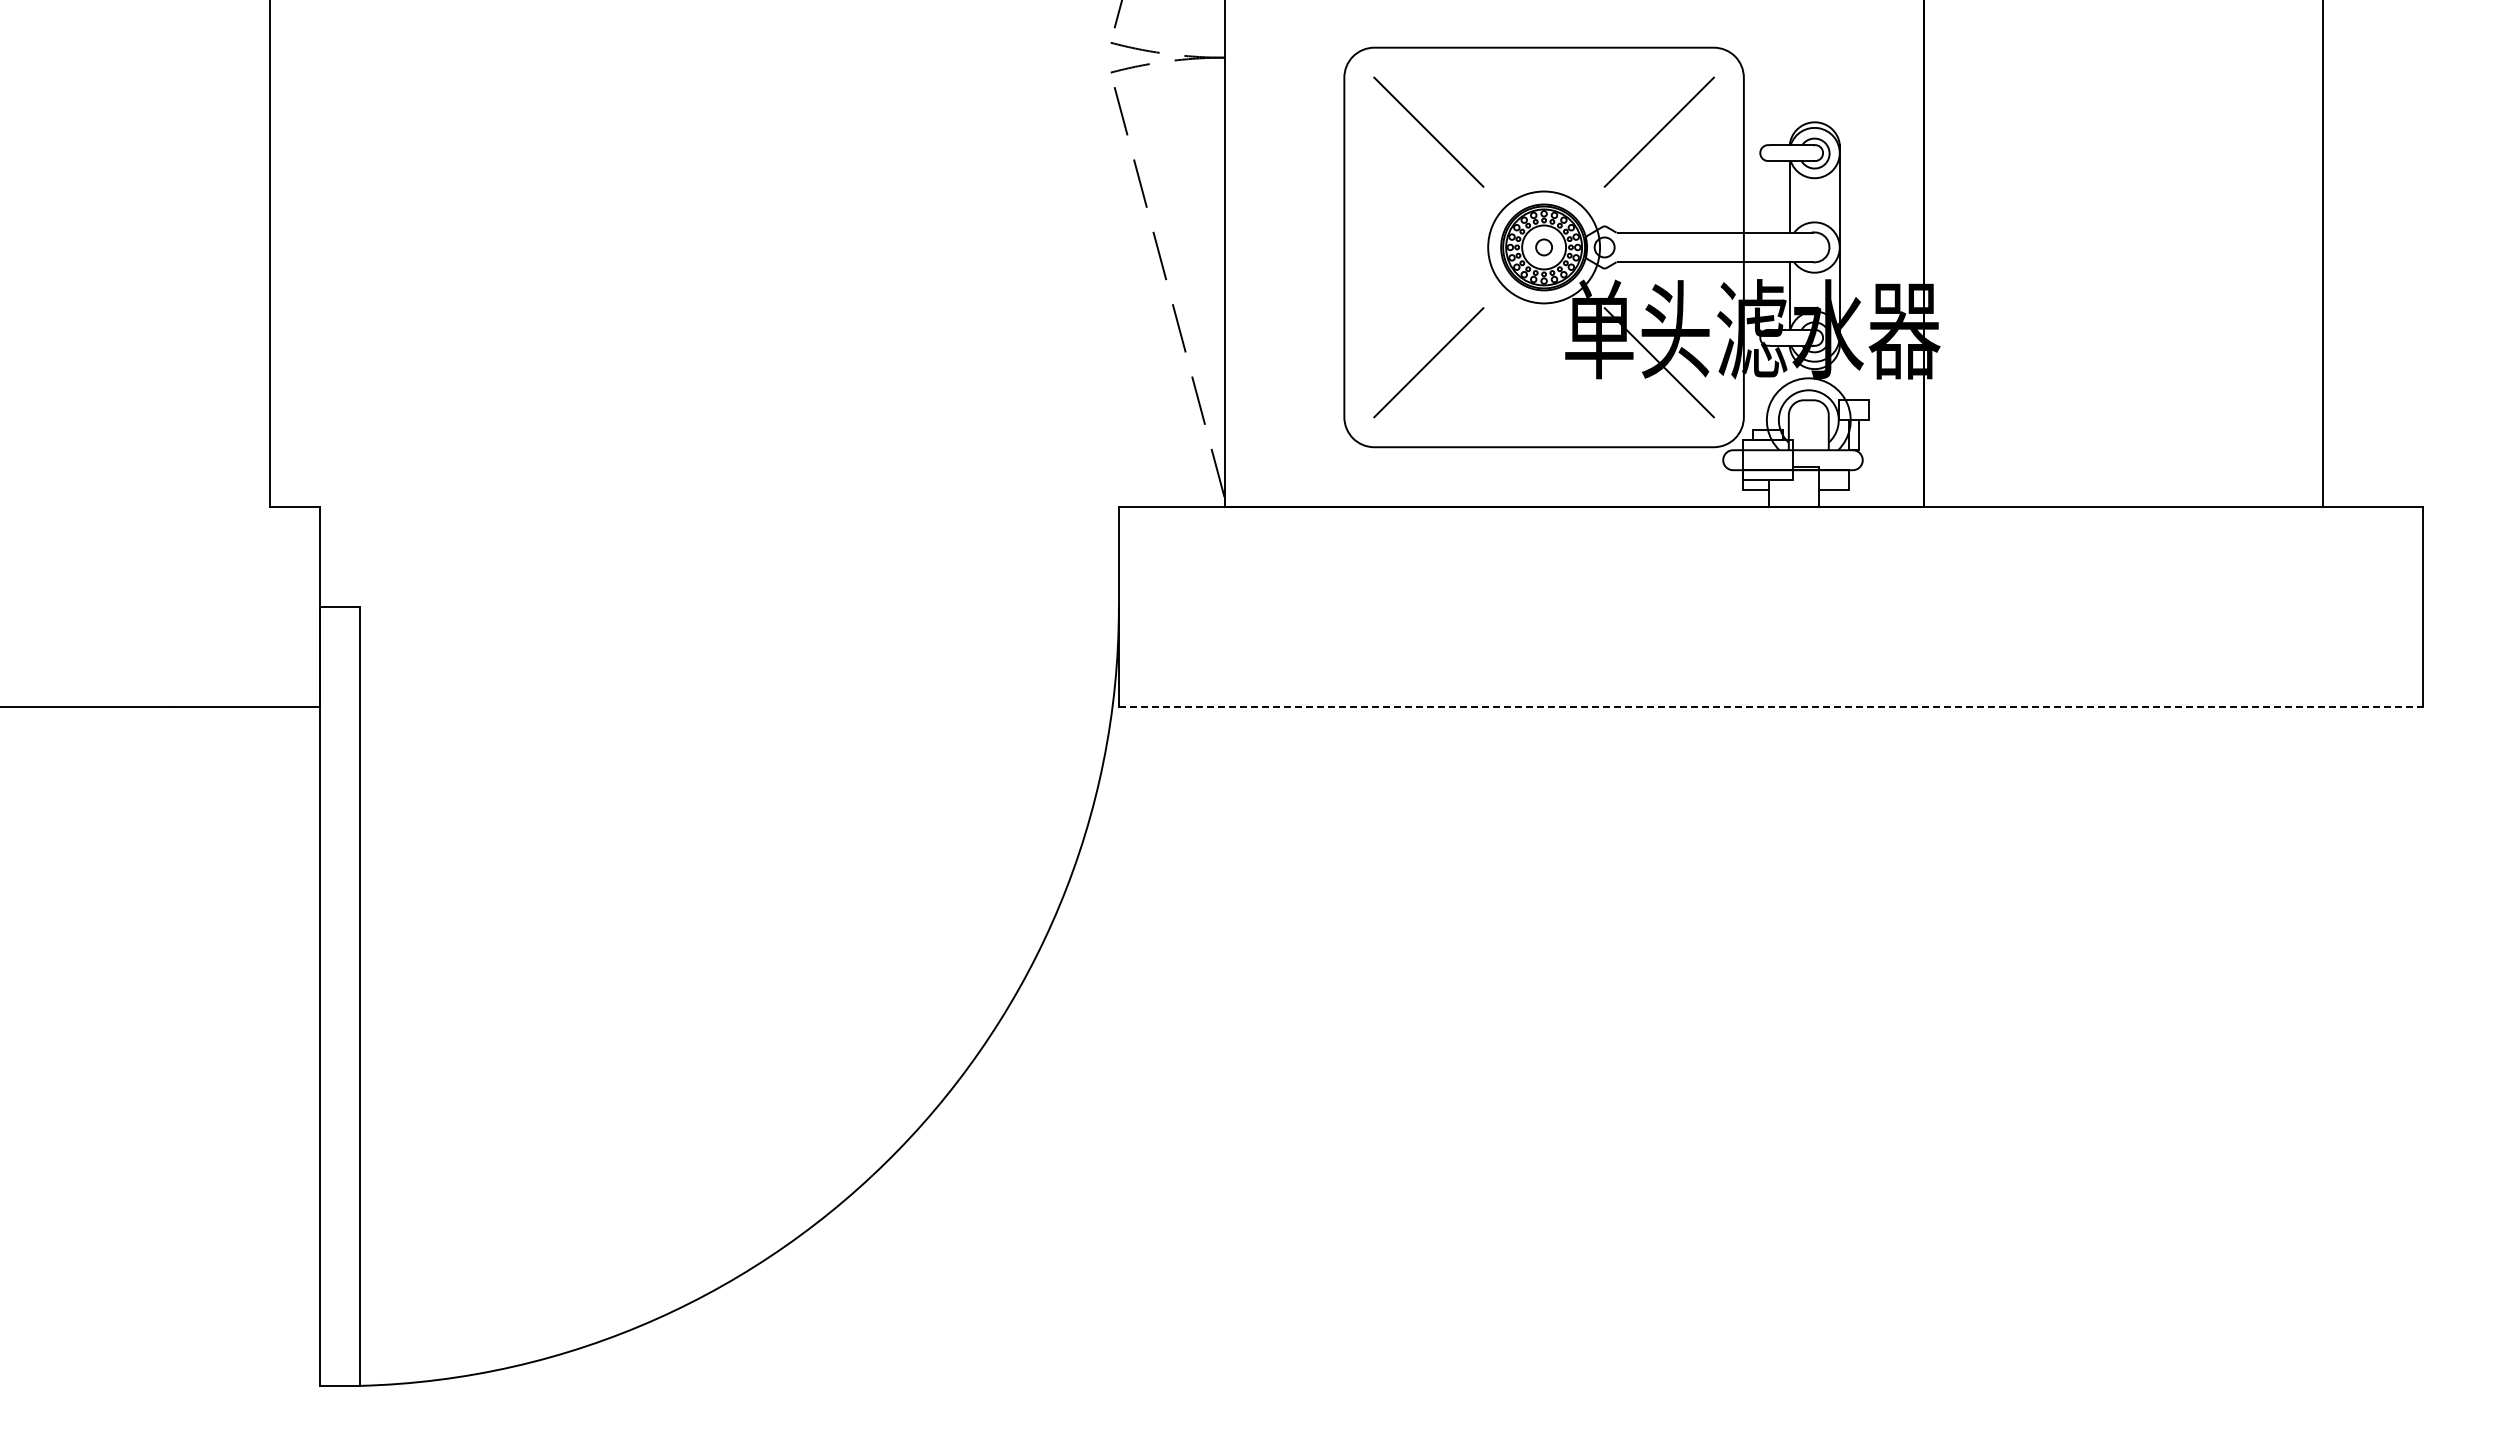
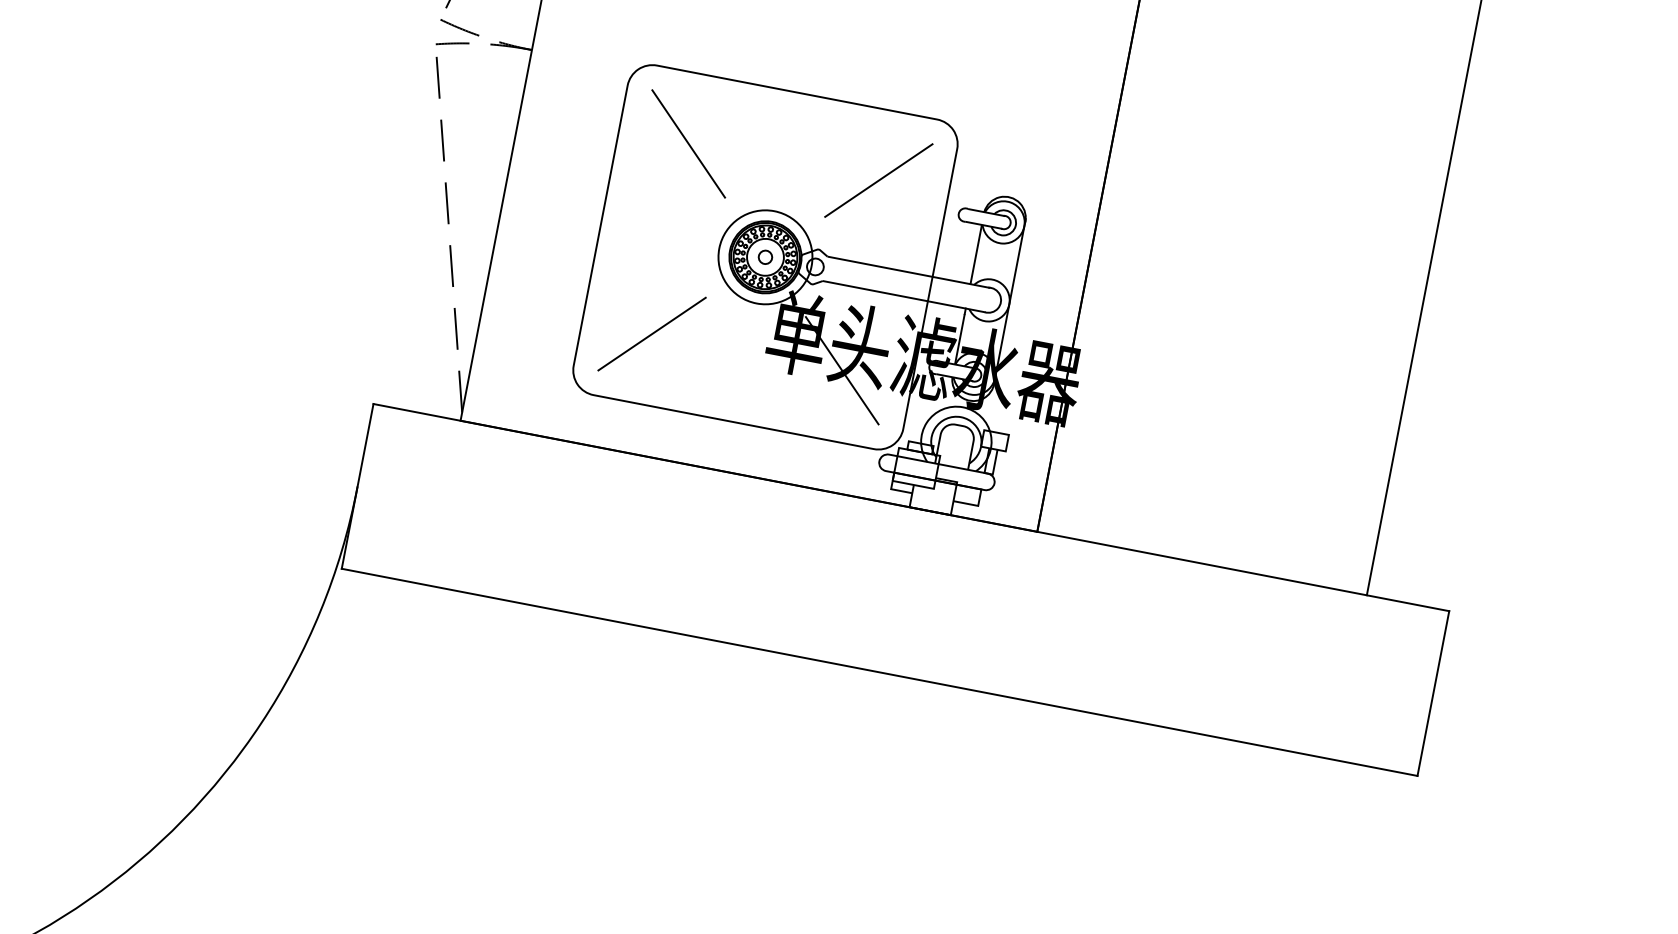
line: (1771, 706) -> (880, 672), dashed -> solid

